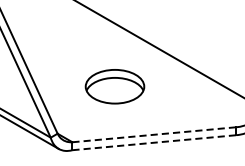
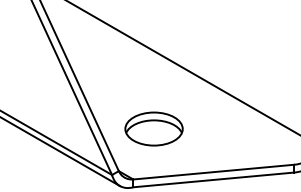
part: (114, 86) -> (153, 128), moved
line: (154, 135) -> (213, 172), dashed -> solid
line: (154, 142) -> (213, 179), dashed -> solid

